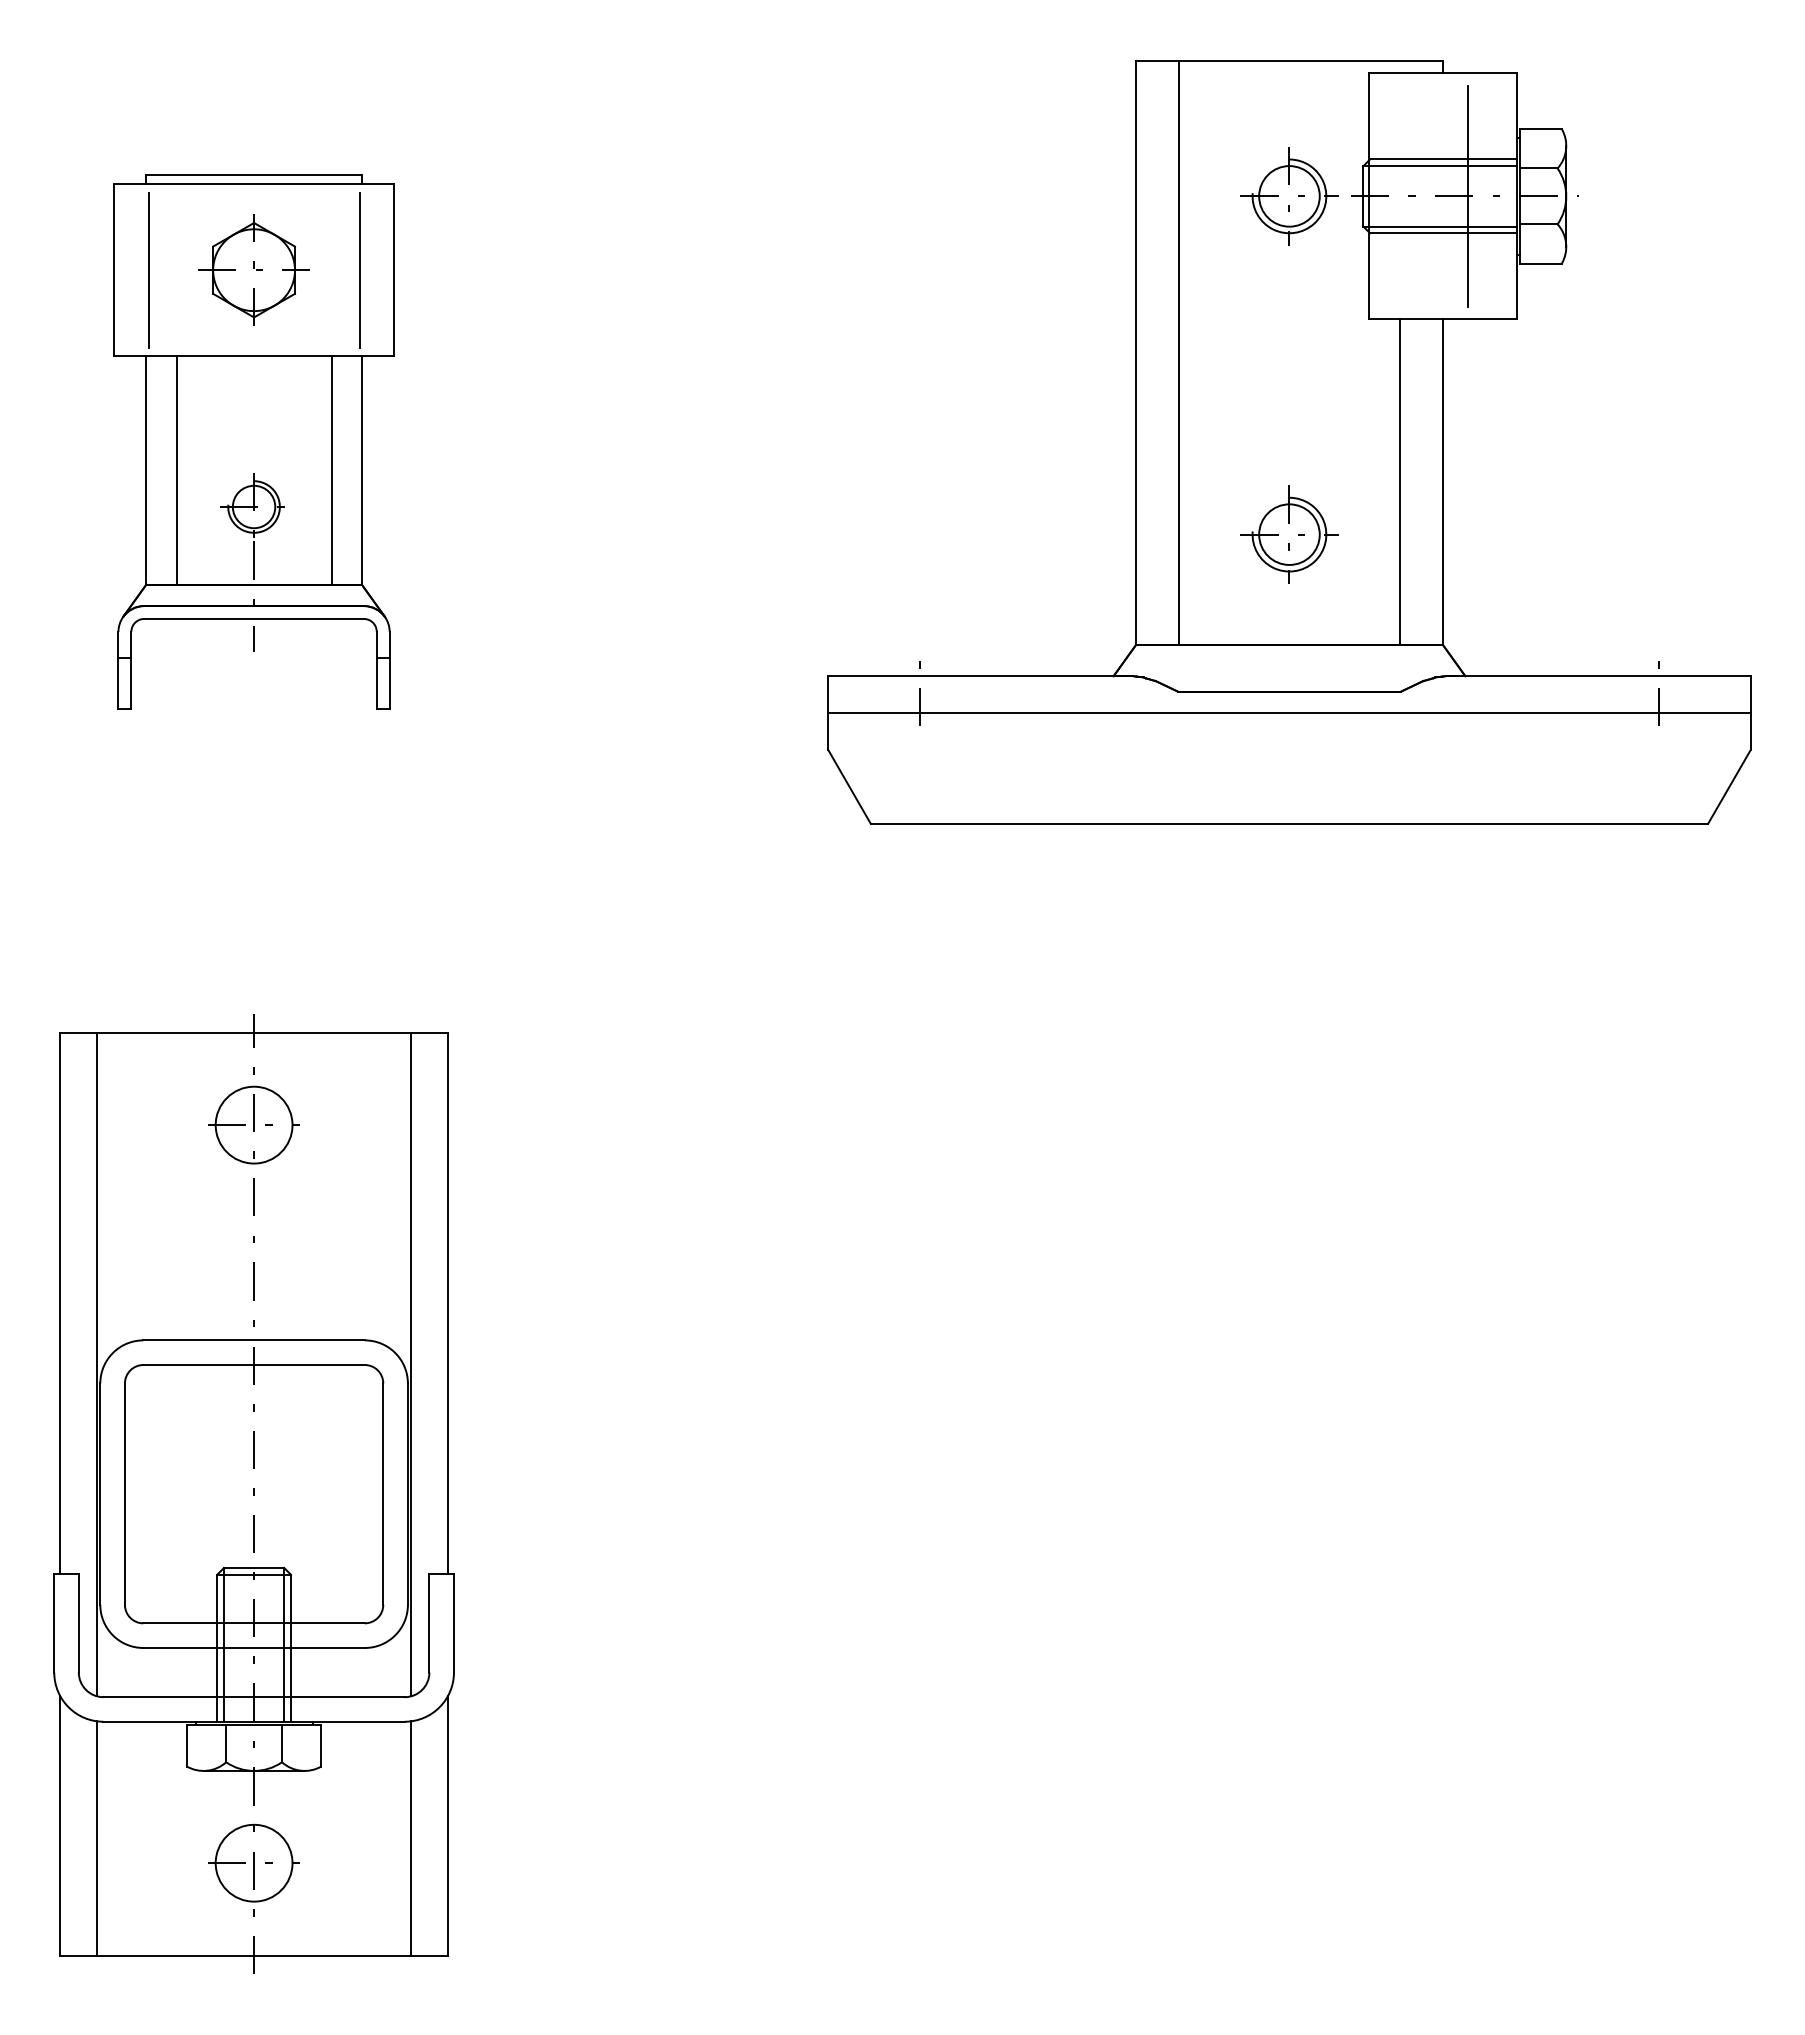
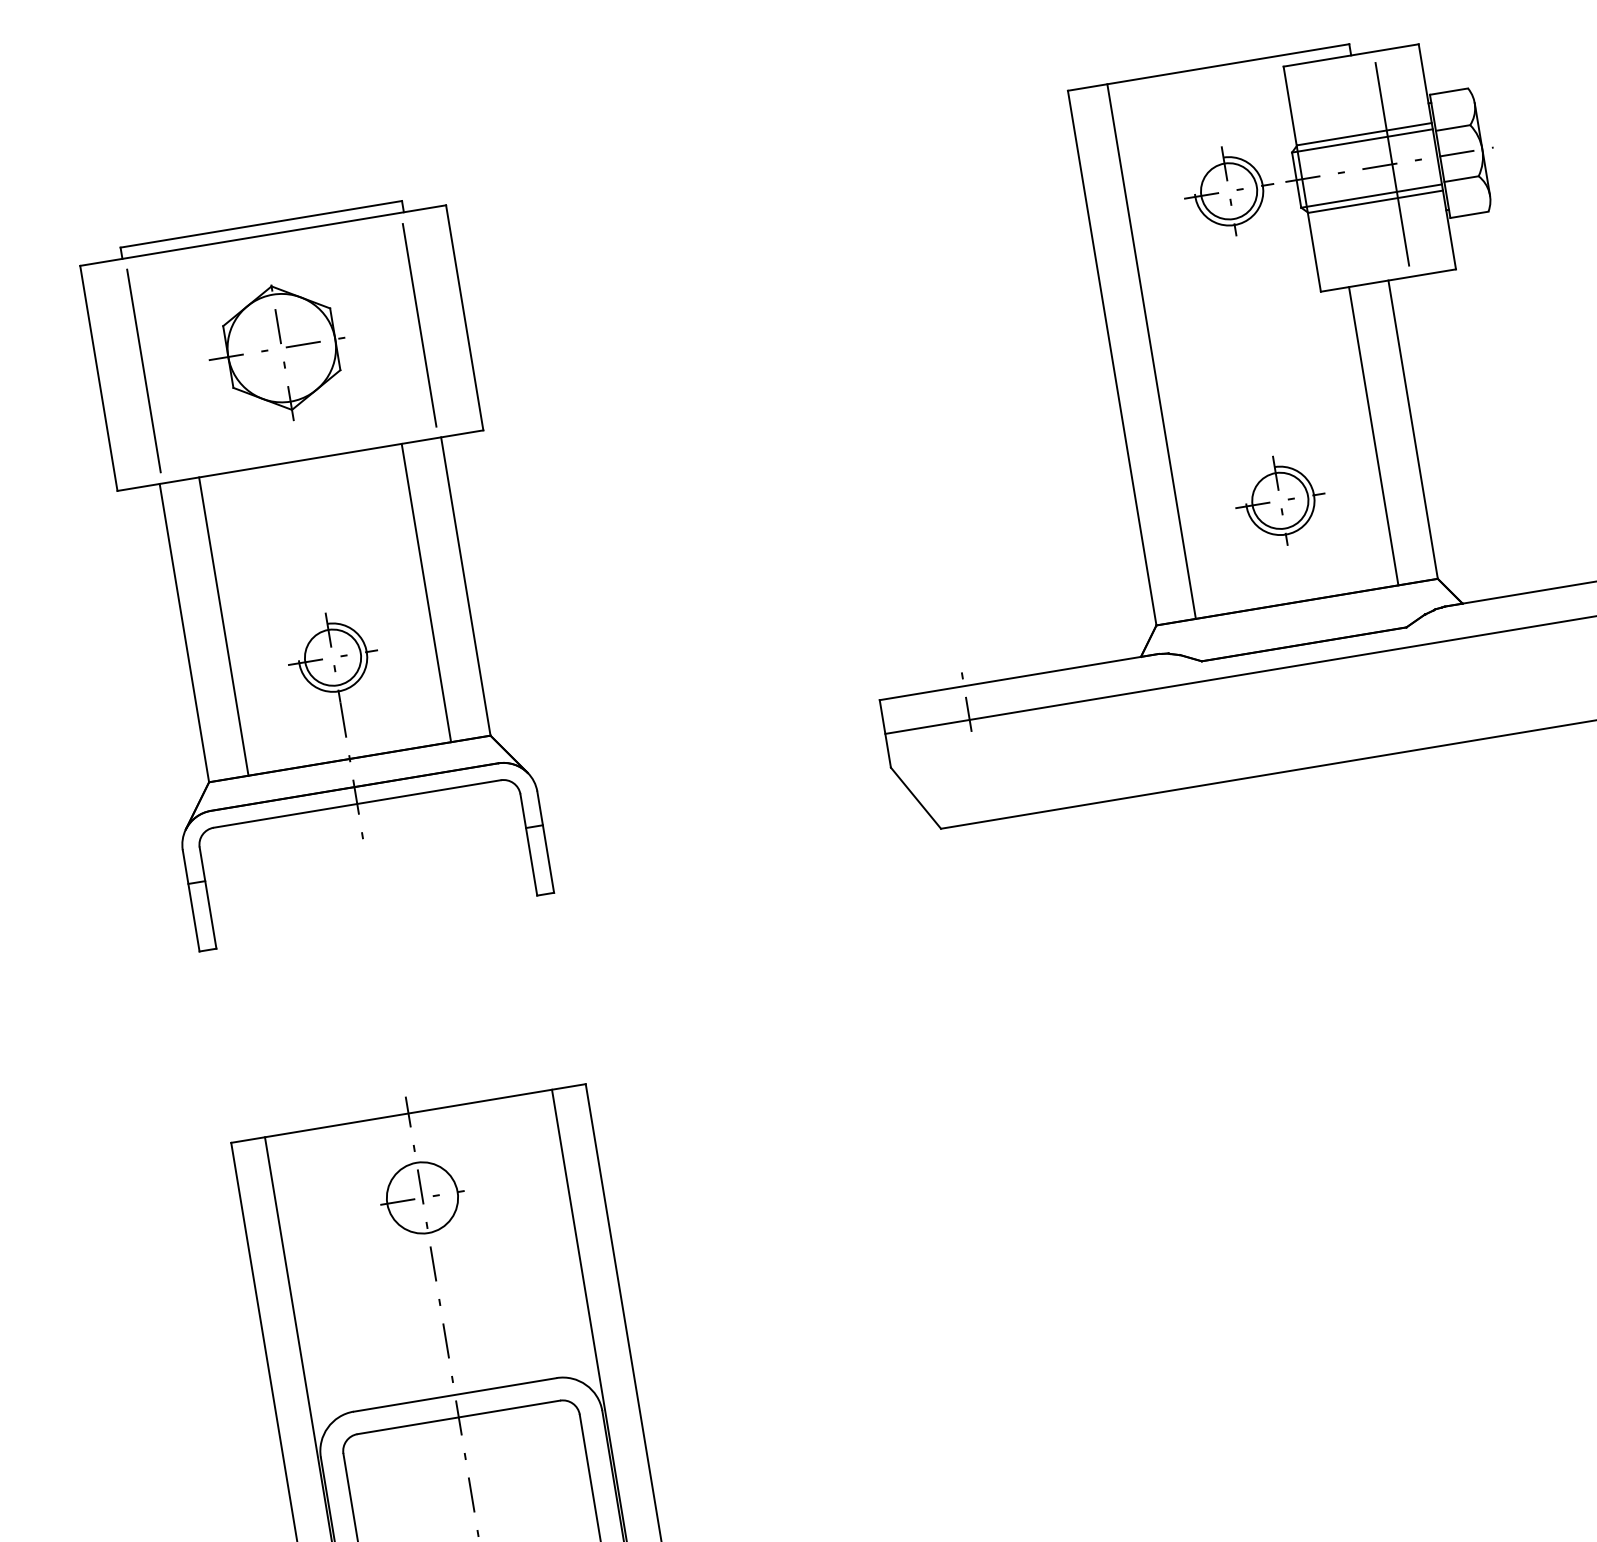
part: (253, 442) -> (318, 573), size x1.43

